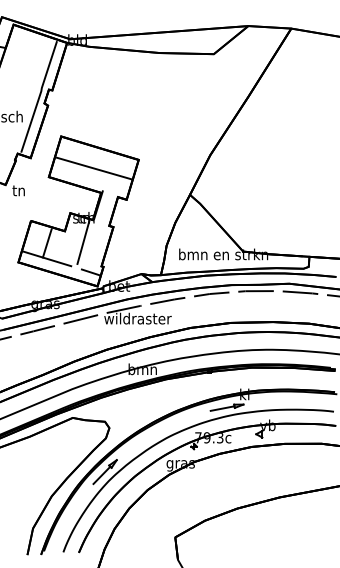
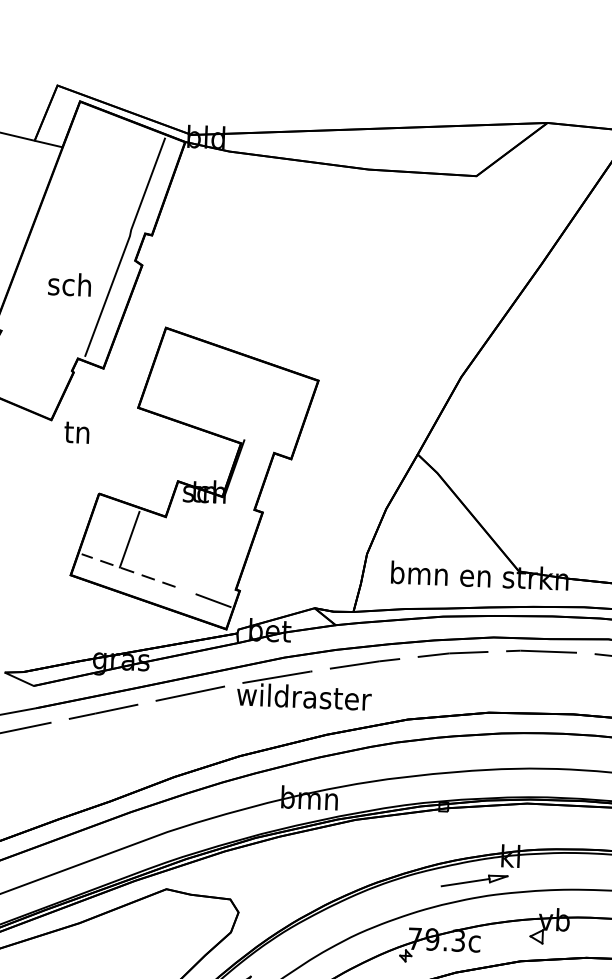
line: (93, 168) -> (227, 394), removed
line: (83, 242) -> (201, 540), removed
line: (47, 258) -> (128, 569), solid -> dashed

